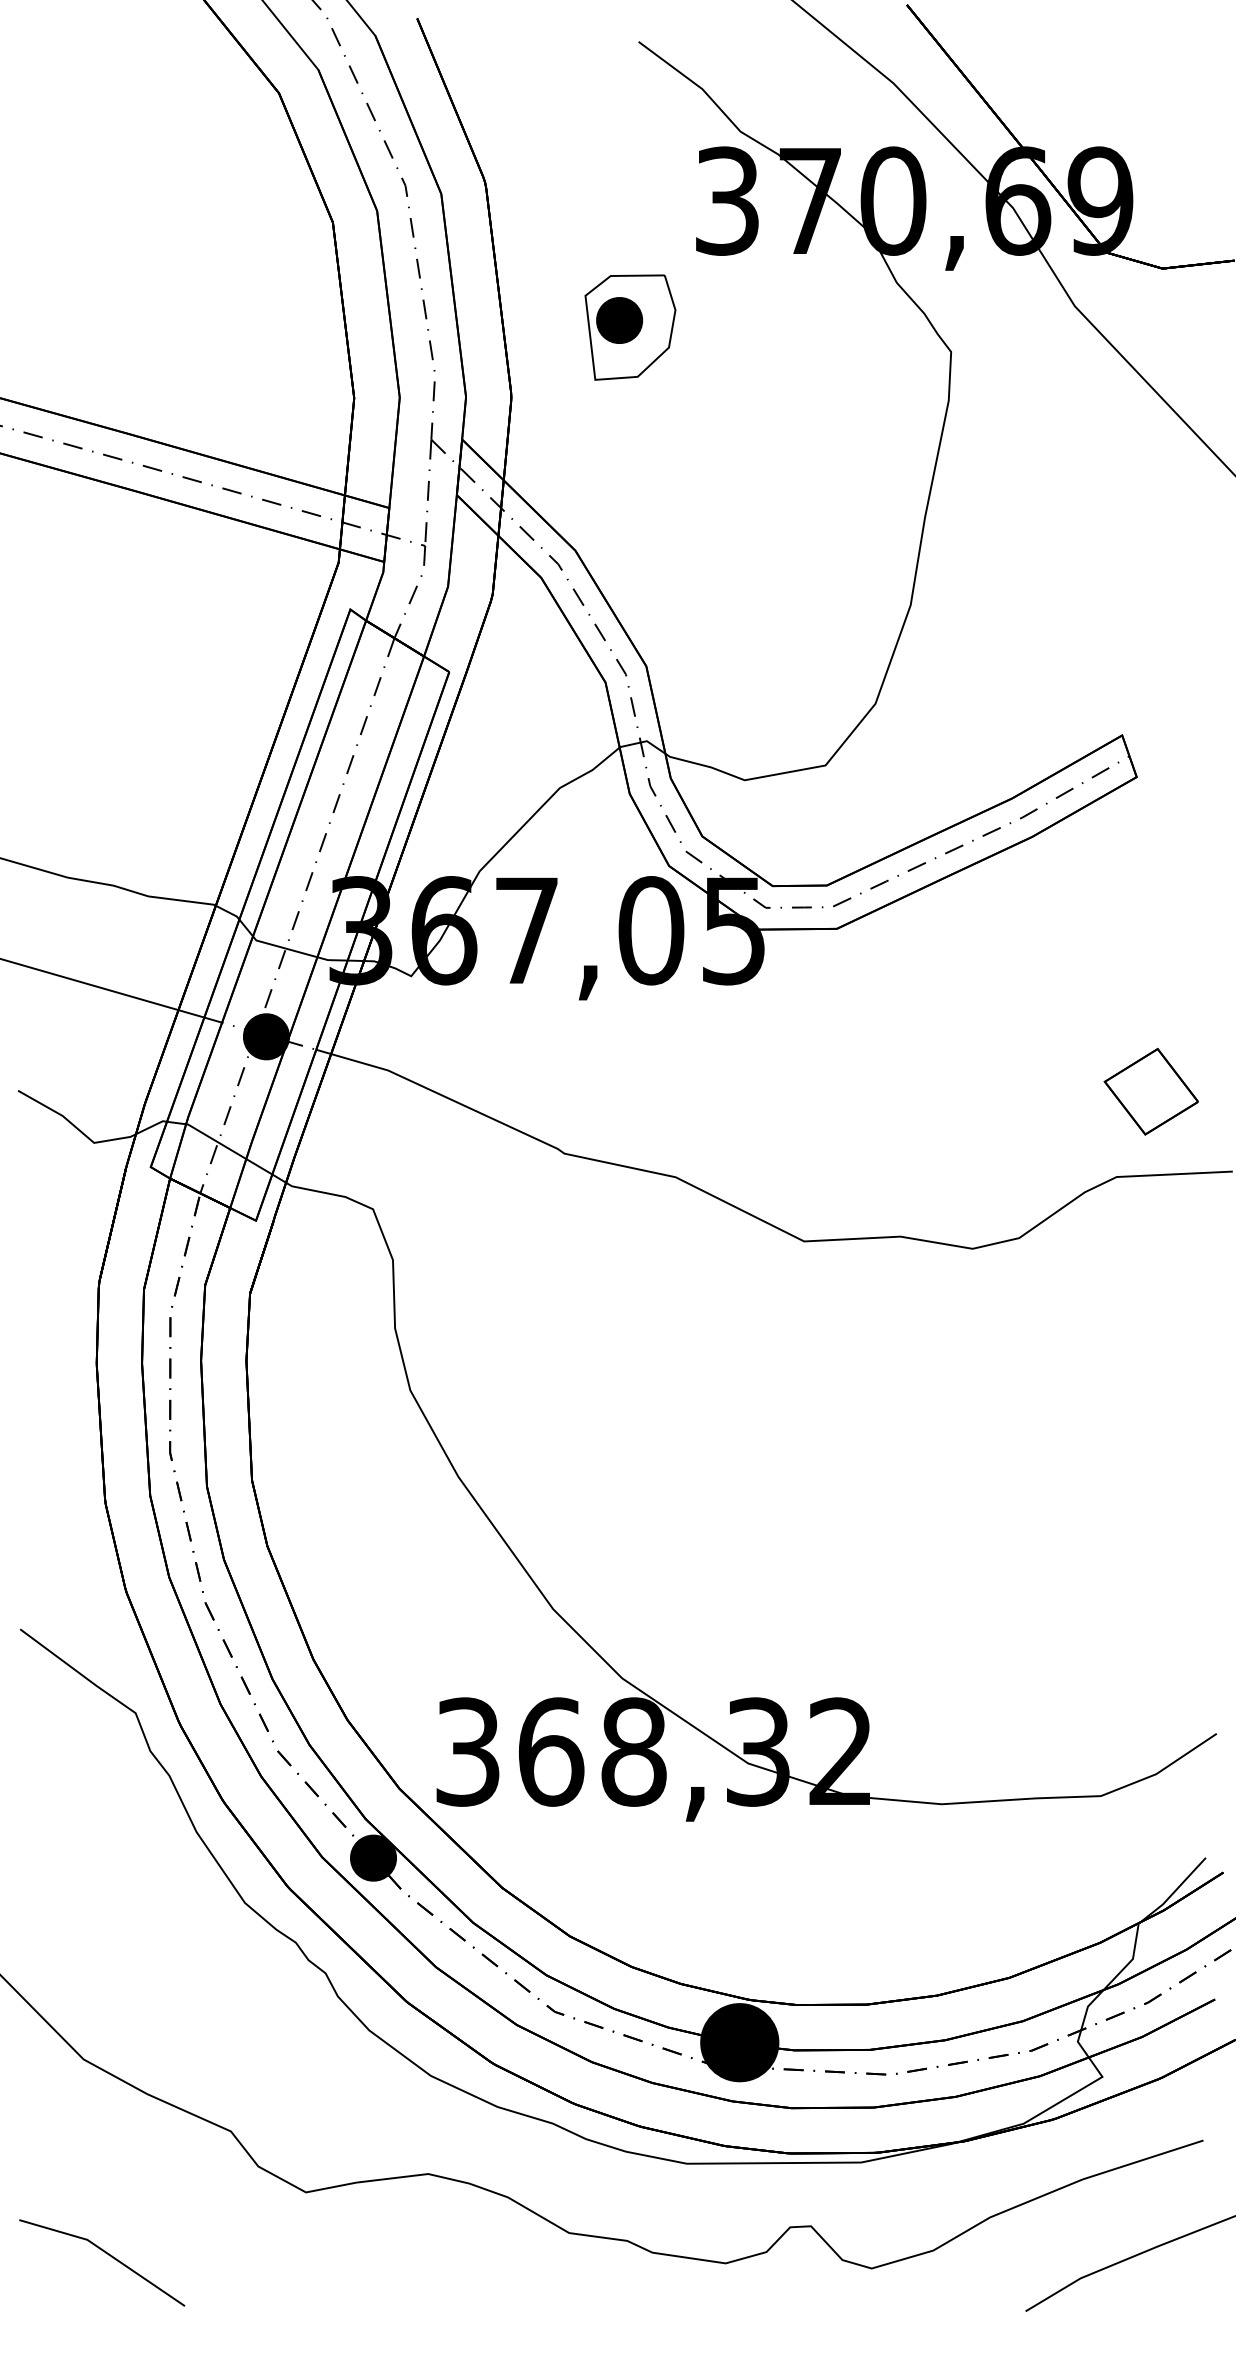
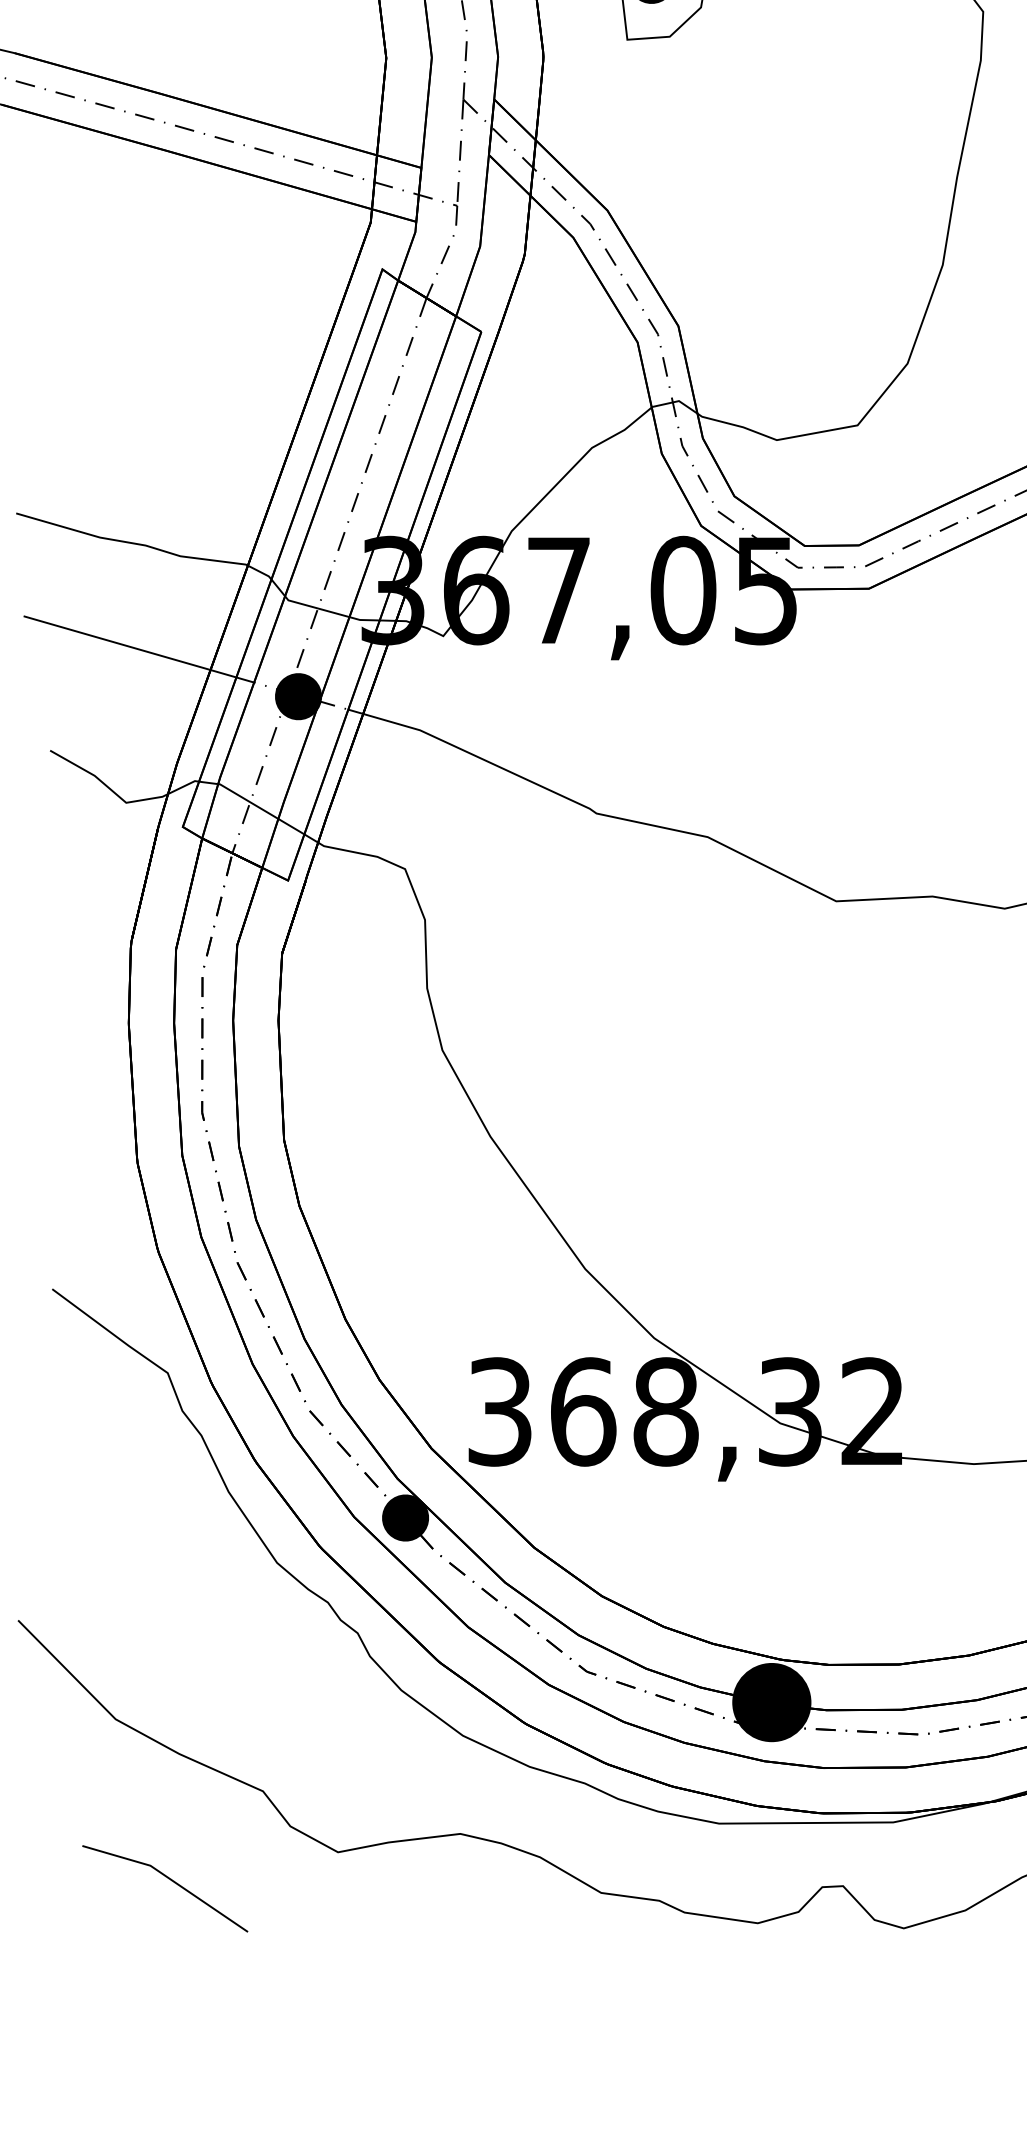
line: (108, 2255) -> (171, 1881), moved

